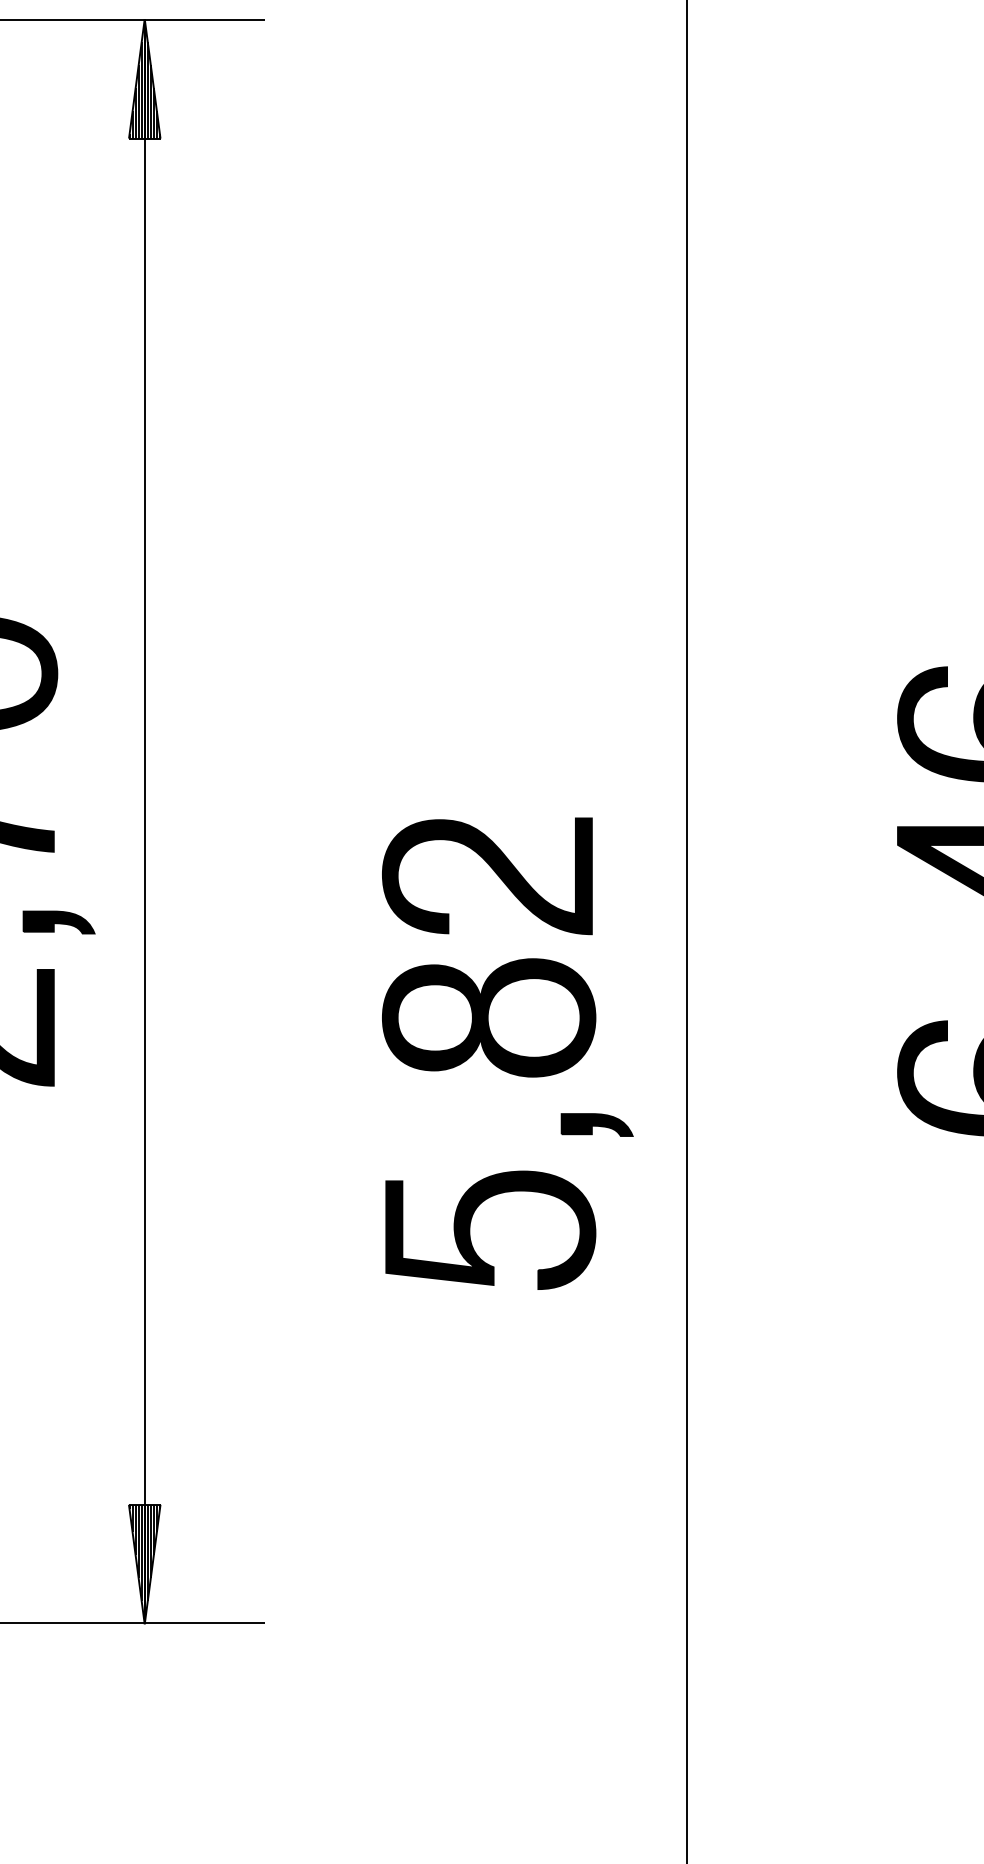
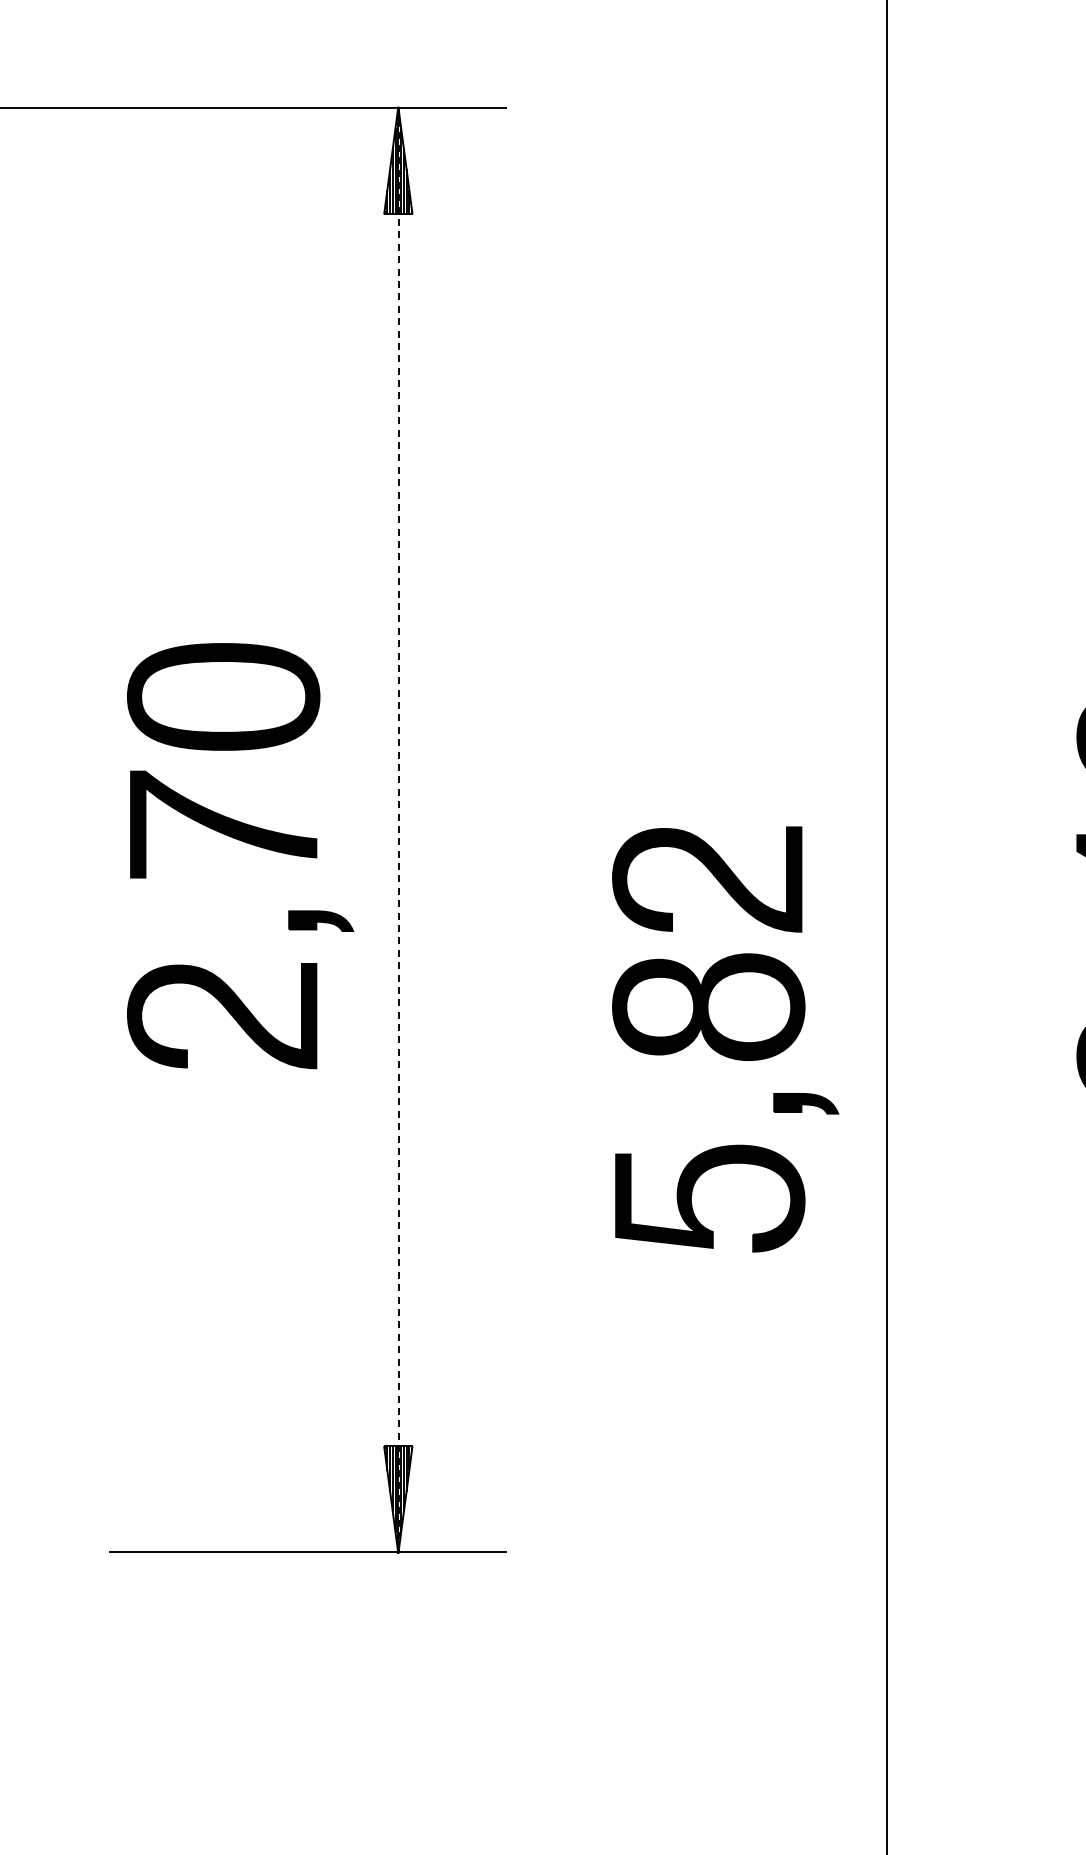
line: (144, 821) -> (398, 830), solid -> dashed

